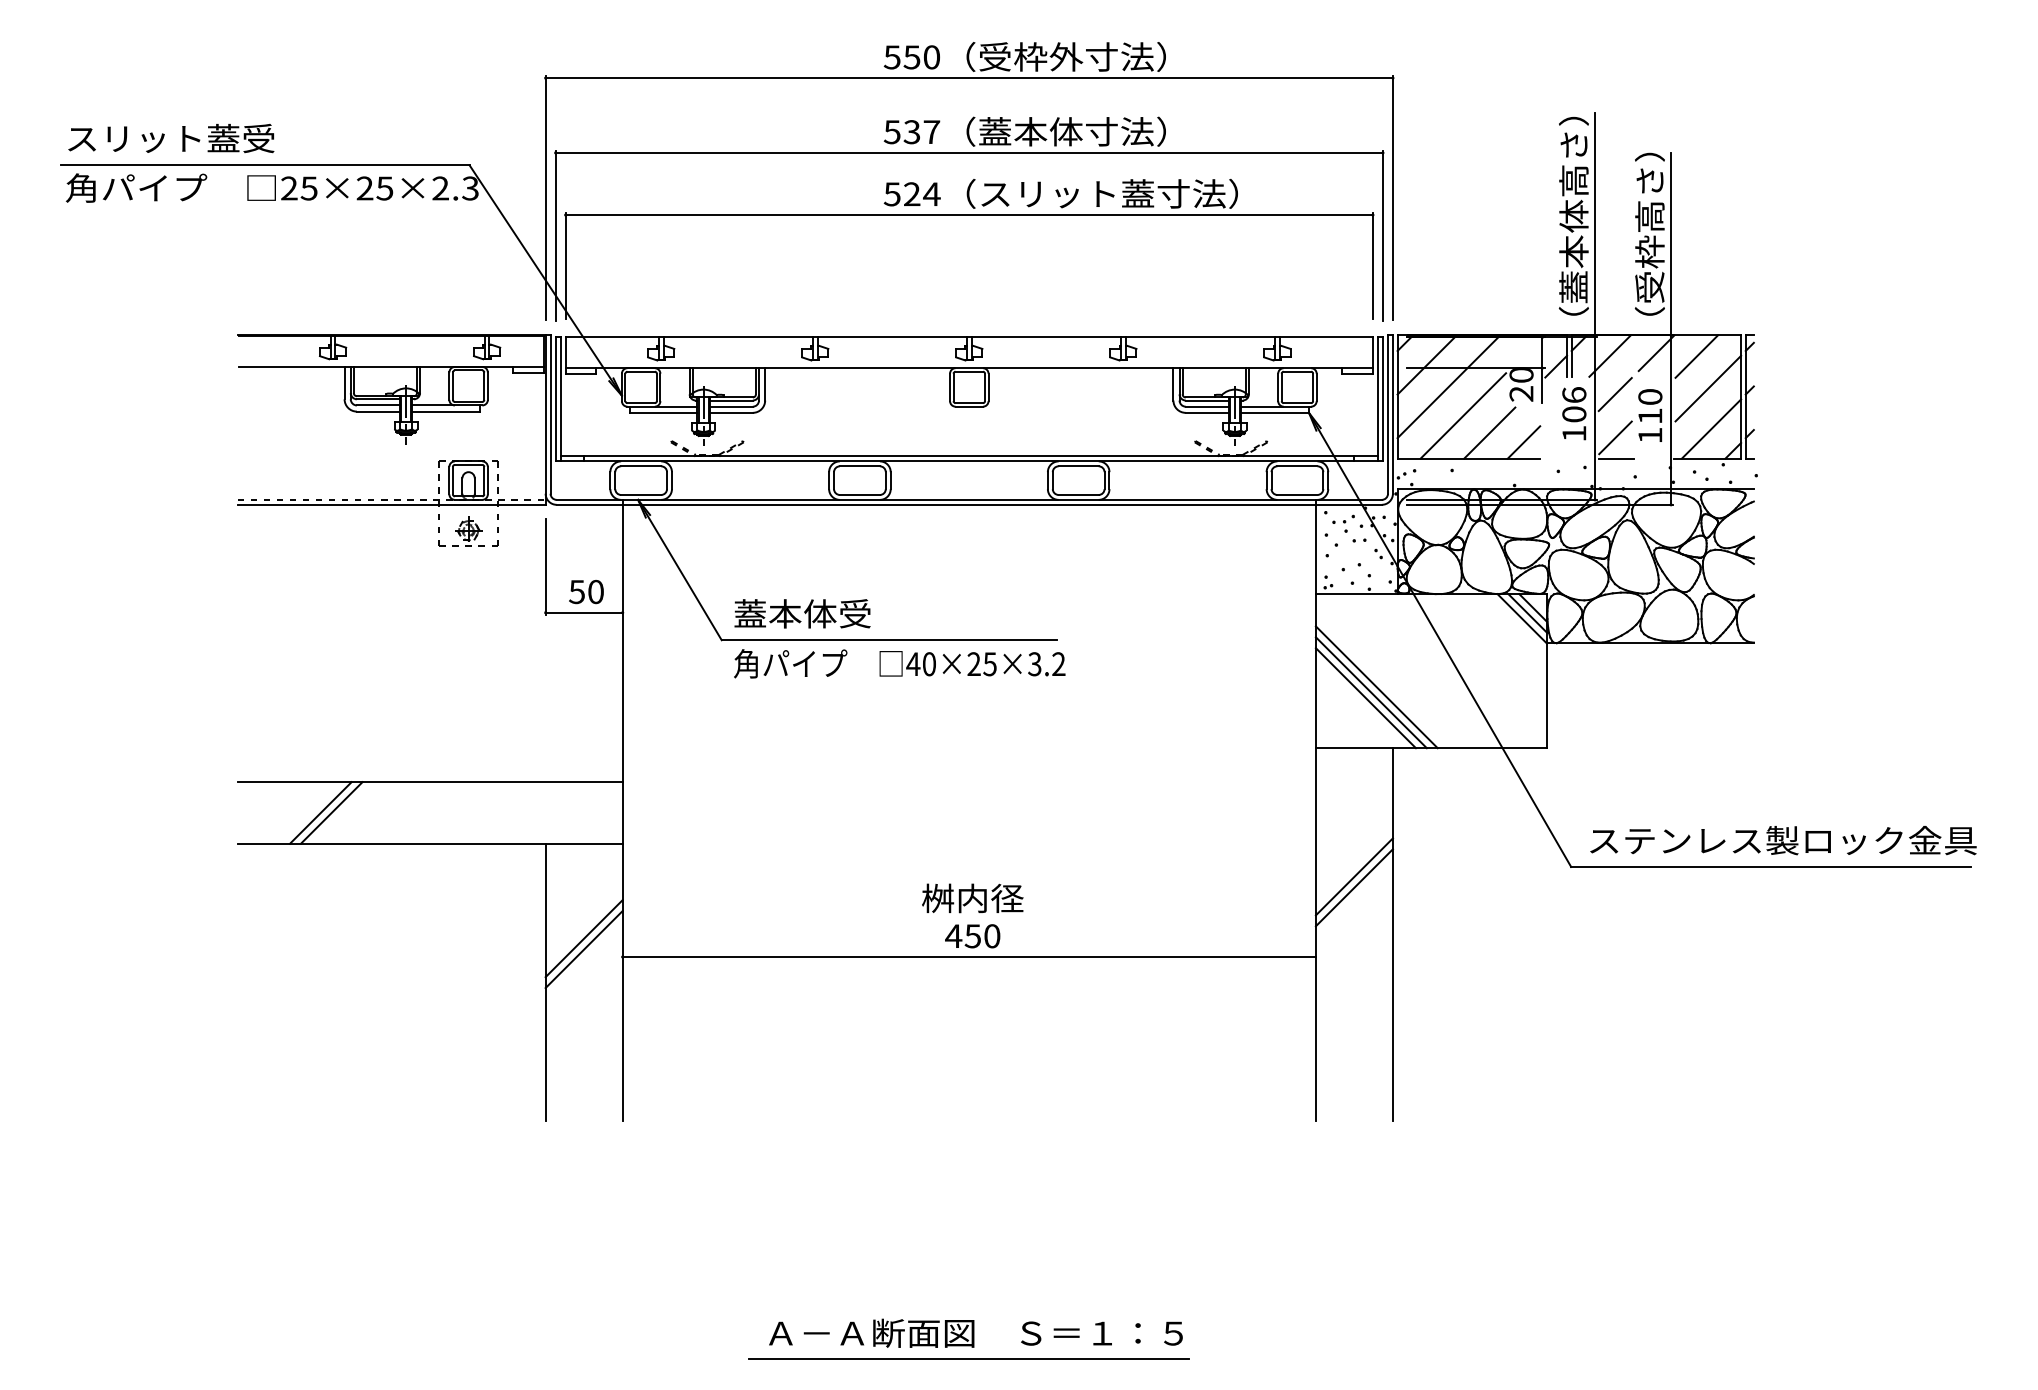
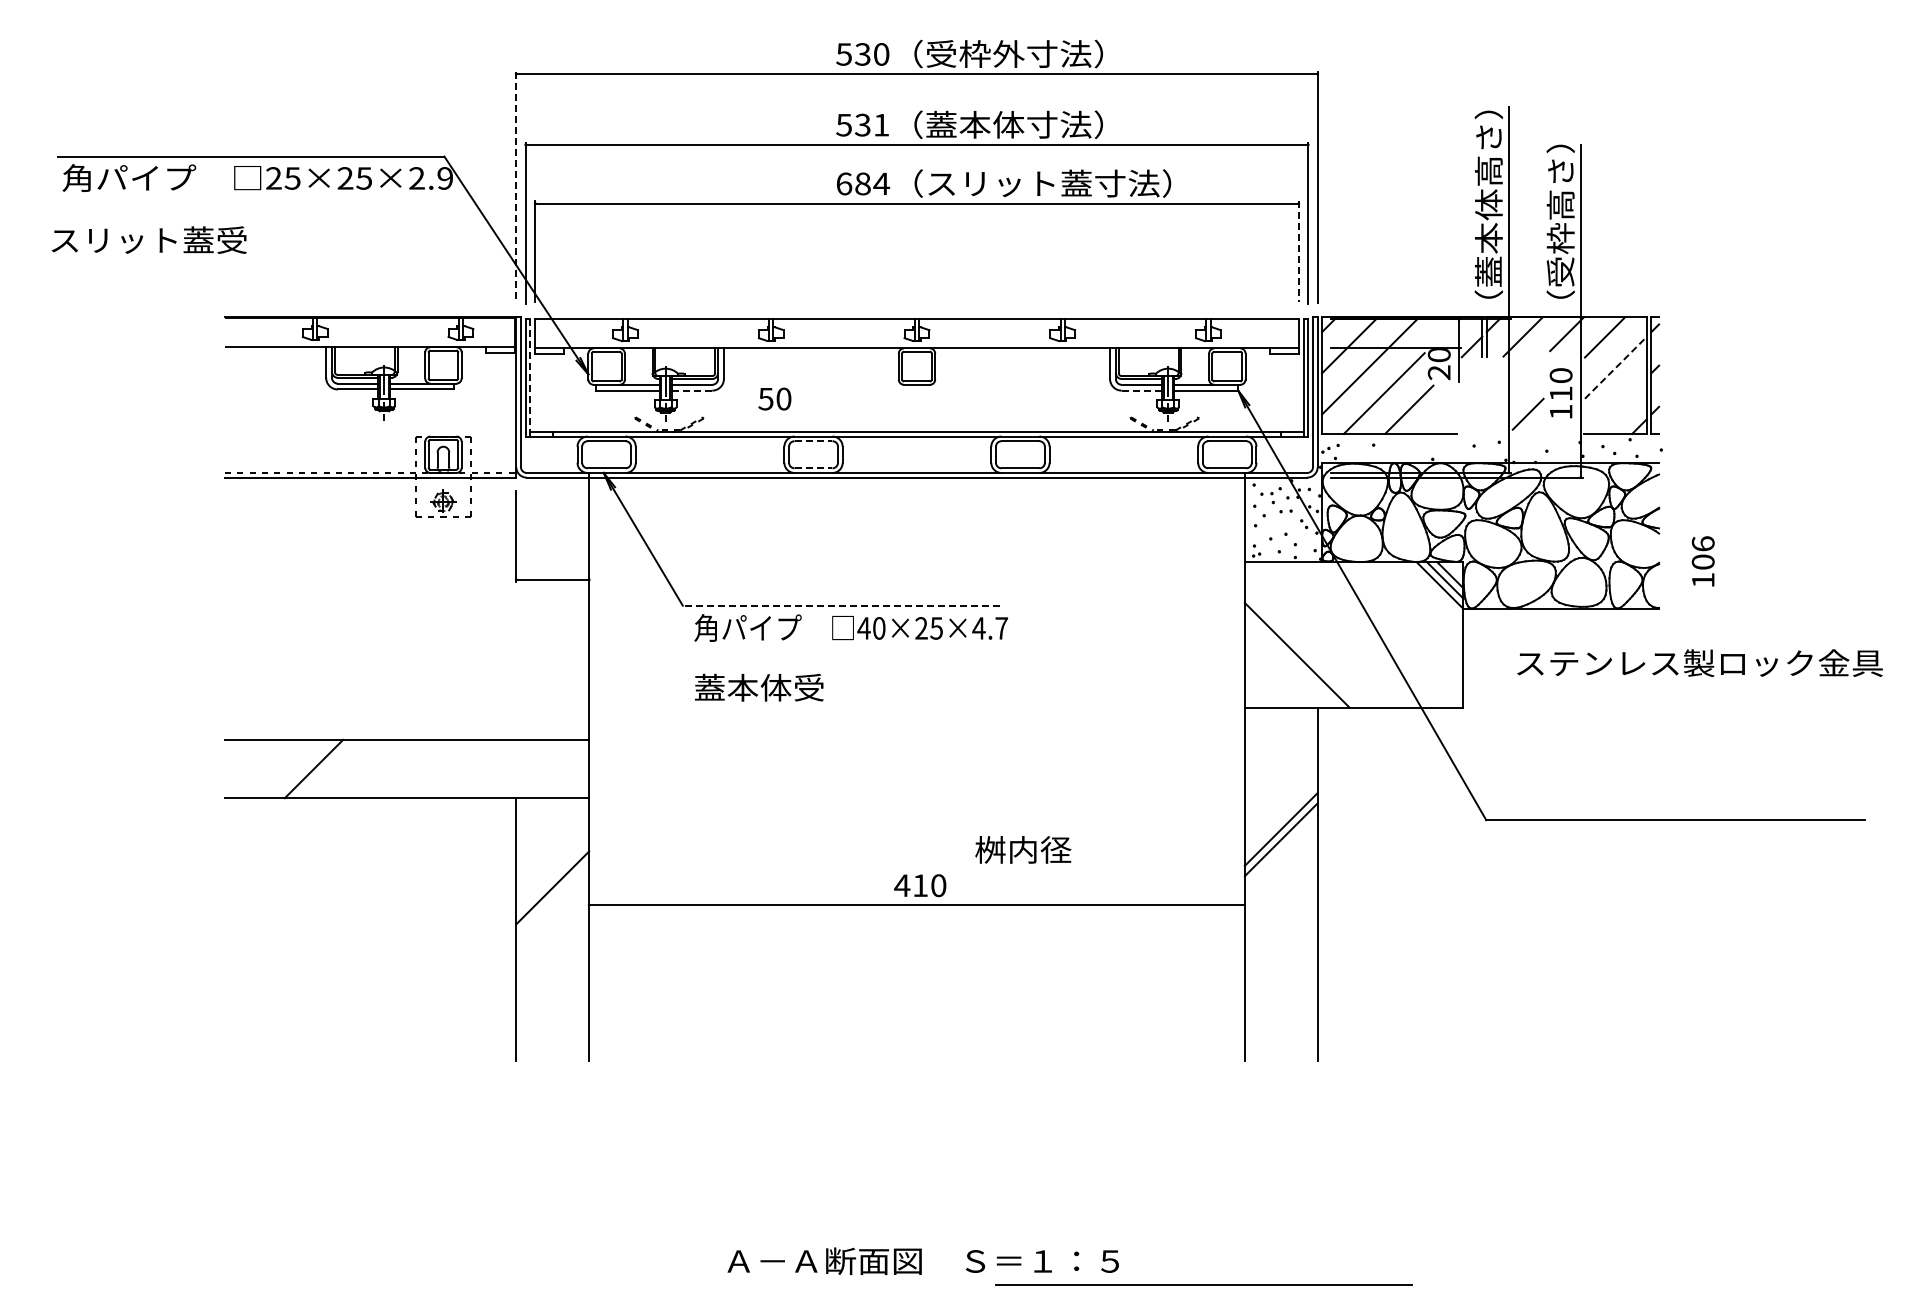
text: (911, 57) -> (862, 54), 550 -> 530
text: (931, 132) -> (881, 125), 537 -> 531
text: (170, 137) -> (148, 239), moved
text: (469, 188) -> (444, 178), 25×25×2.3 -> 25×25×2.9
text: (902, 193) -> (853, 183), 524 -> 684
line: (545, 198) -> (516, 187), solid -> dashed
line: (1372, 266) -> (1298, 252), solid -> dashed
line: (1707, 388) -> (1615, 367), solid -> dashed
line: (1614, 393) -> (1527, 372), removed
line: (560, 400) -> (530, 378), solid -> dashed
line: (730, 412) -> (691, 390), solid -> dashed
line: (1207, 412) -> (1142, 390), solid -> dashed
text: (1573, 413) -> (1702, 561), moved
line: (1711, 428) -> (1618, 405), removed
line: (1523, 442) -> (1441, 418), removed
line: (1615, 458) -> (1528, 433), removed
line: (859, 466) -> (813, 441), solid -> dashed
line: (859, 495) -> (813, 468), solid -> dashed
text: (586, 591) -> (774, 398), moved
text: (802, 613) -> (759, 687), moved
line: (889, 640) -> (841, 605), solid -> dashed
text: (1047, 664) -> (990, 628), 40×25×3.2 -> 40×25×4.7
line: (1376, 686) -> (1302, 649), removed
line: (1365, 698) -> (1291, 660), removed
line: (320, 812) -> (303, 768), removed
text: (1782, 839) -> (1699, 662), moved
text: (973, 898) -> (1023, 849), moved
text: (971, 936) -> (919, 885), 450 -> 410
line: (583, 948) -> (552, 897), removed
line: (968, 1357) -> (1203, 1284), moved

